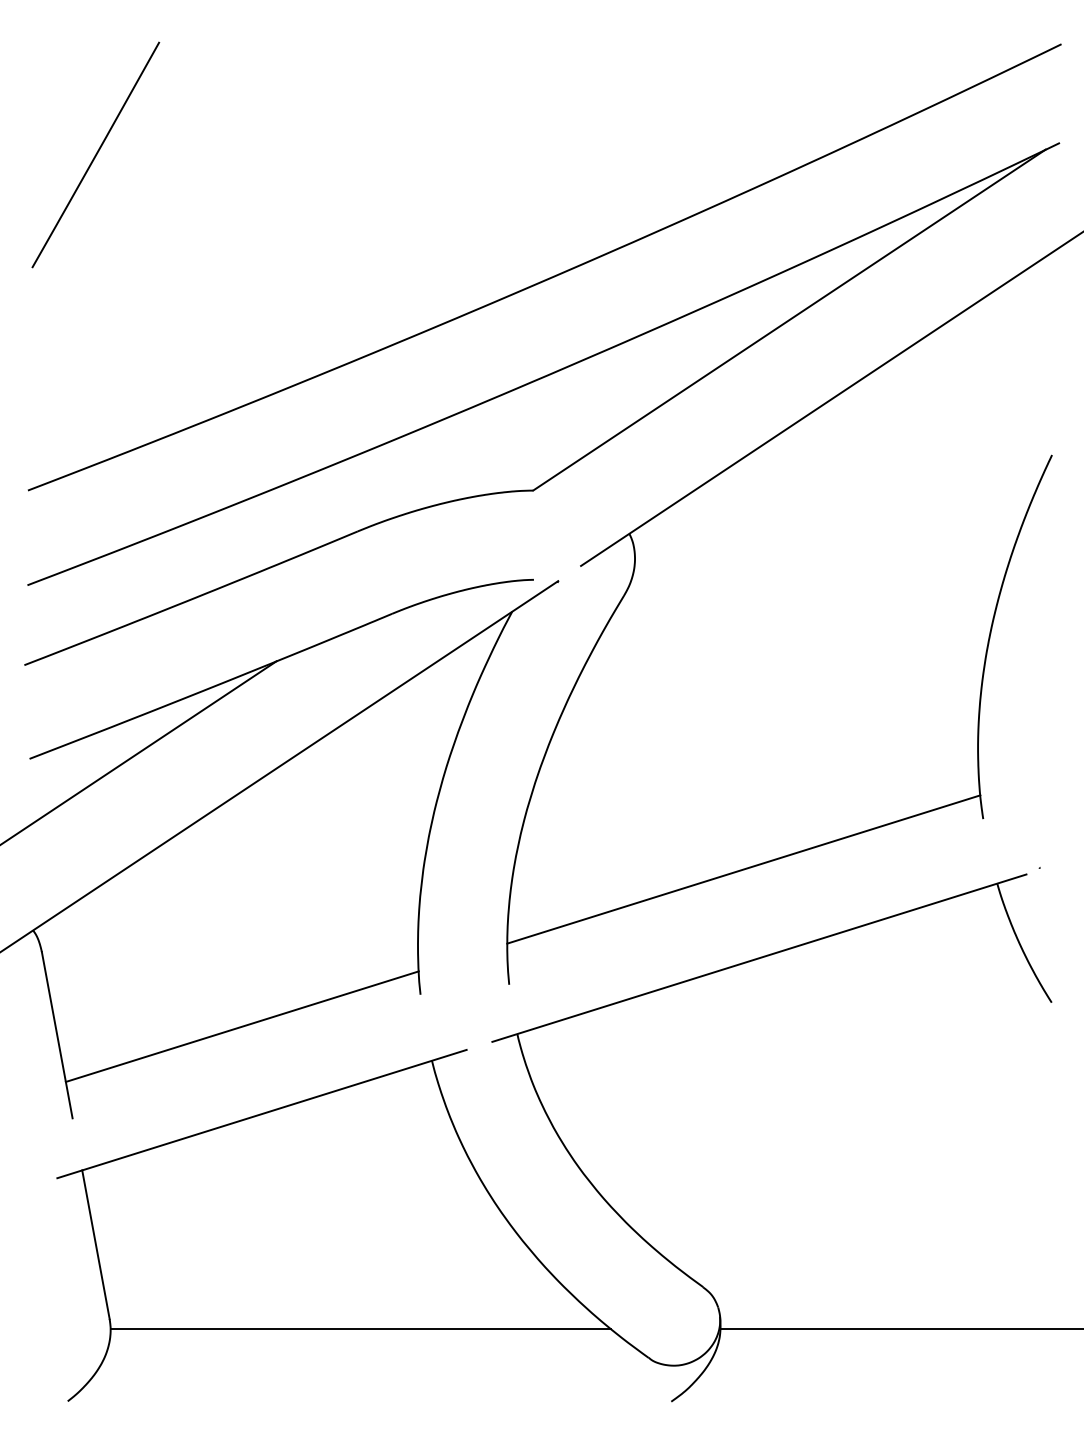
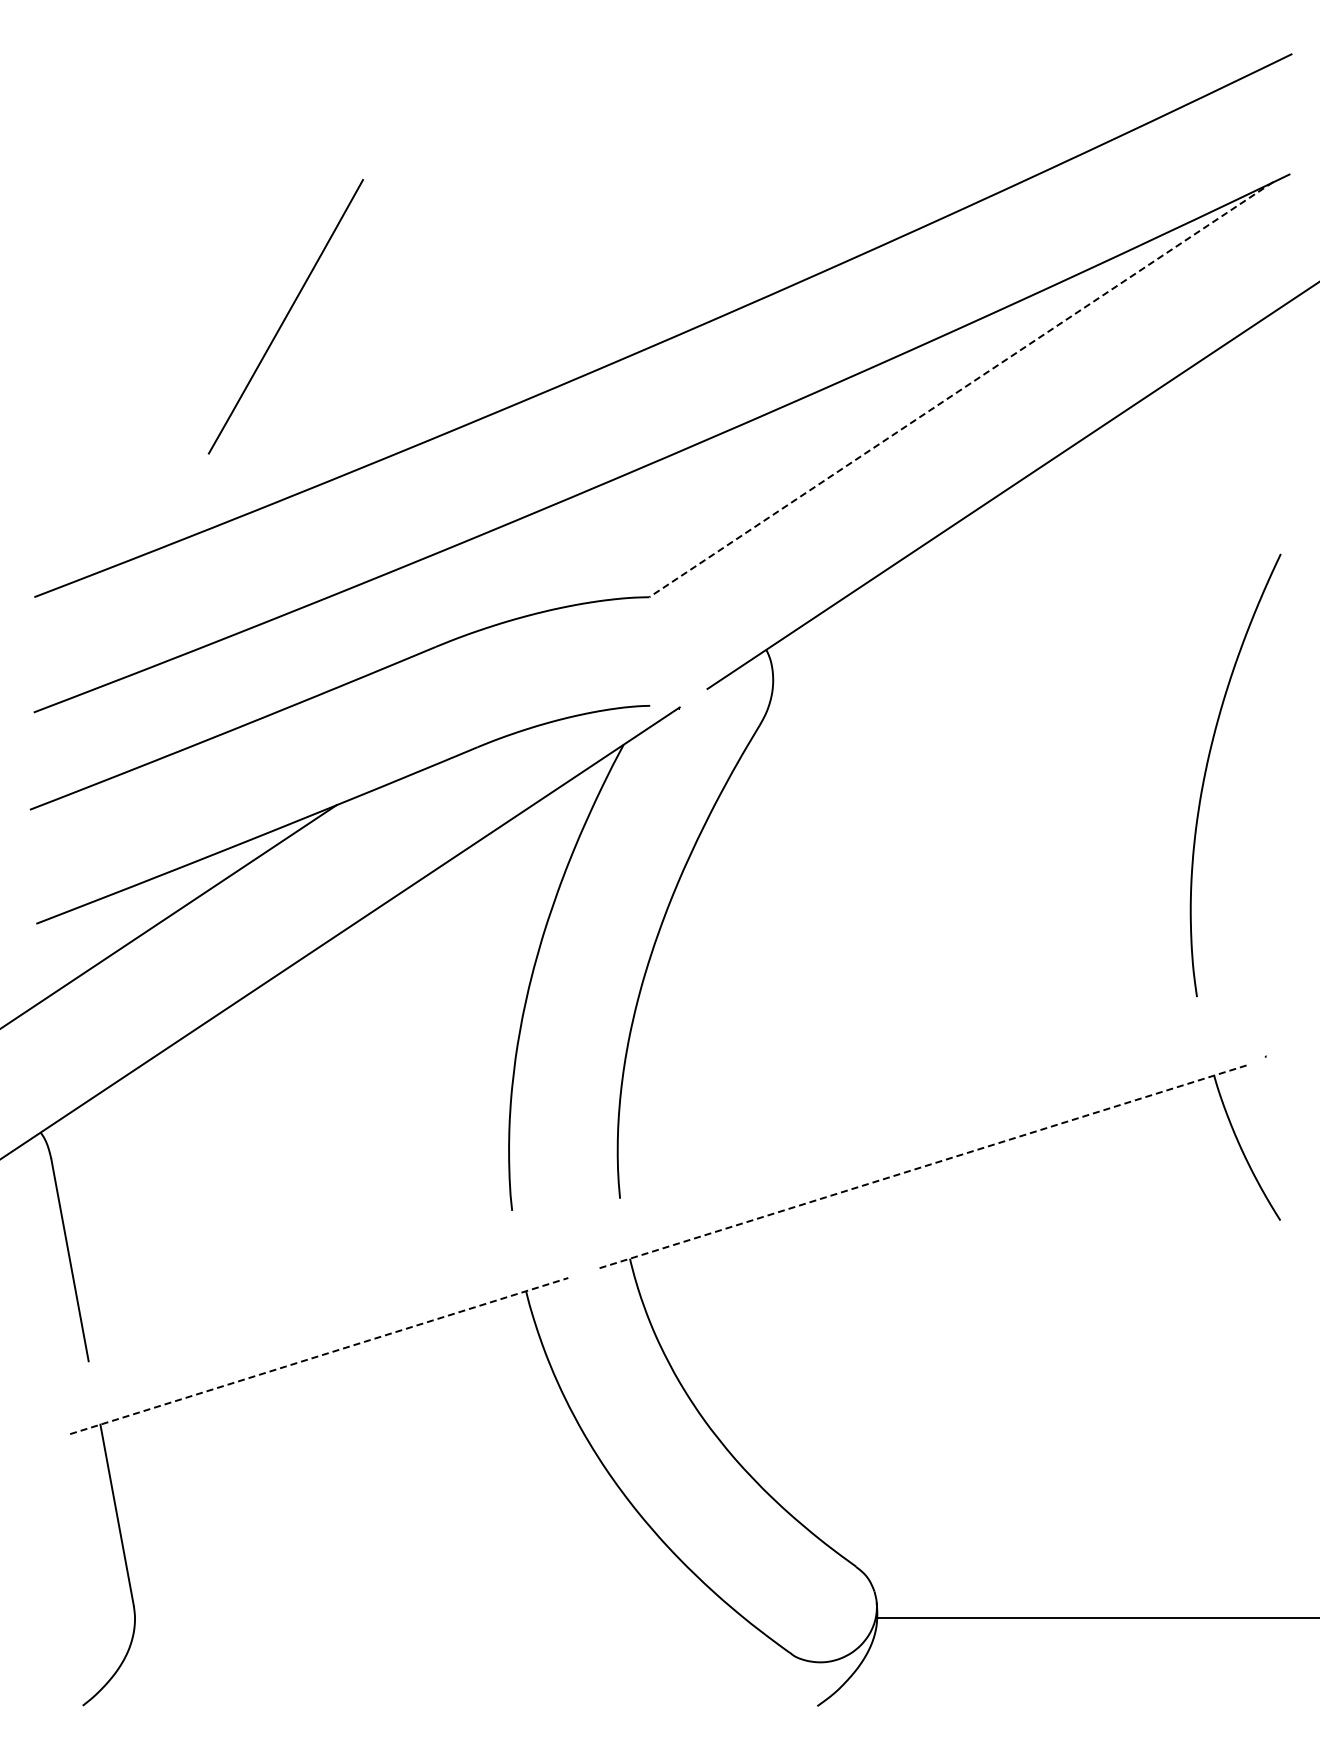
line: (95, 154) -> (285, 316), moved
line: (789, 319) -> (961, 389), solid -> dashed
line: (743, 869) -> (905, 1058), removed
line: (759, 958) -> (924, 1166), solid -> dashed
line: (242, 1026) -> (295, 1249), removed
line: (262, 1113) -> (319, 1355), solid -> dashed
line: (360, 1328) -> (439, 1617), removed

